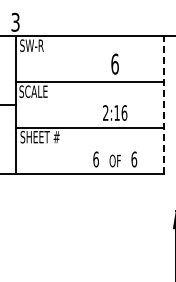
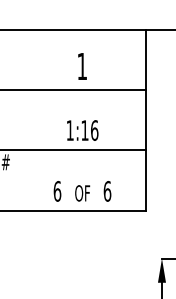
text: (114, 63) -> (81, 65), 6 -> 1
line: (163, 104) -> (145, 119), dashed -> solid
text: (105, 112) -> (69, 129), 2:16 -> 1:16

